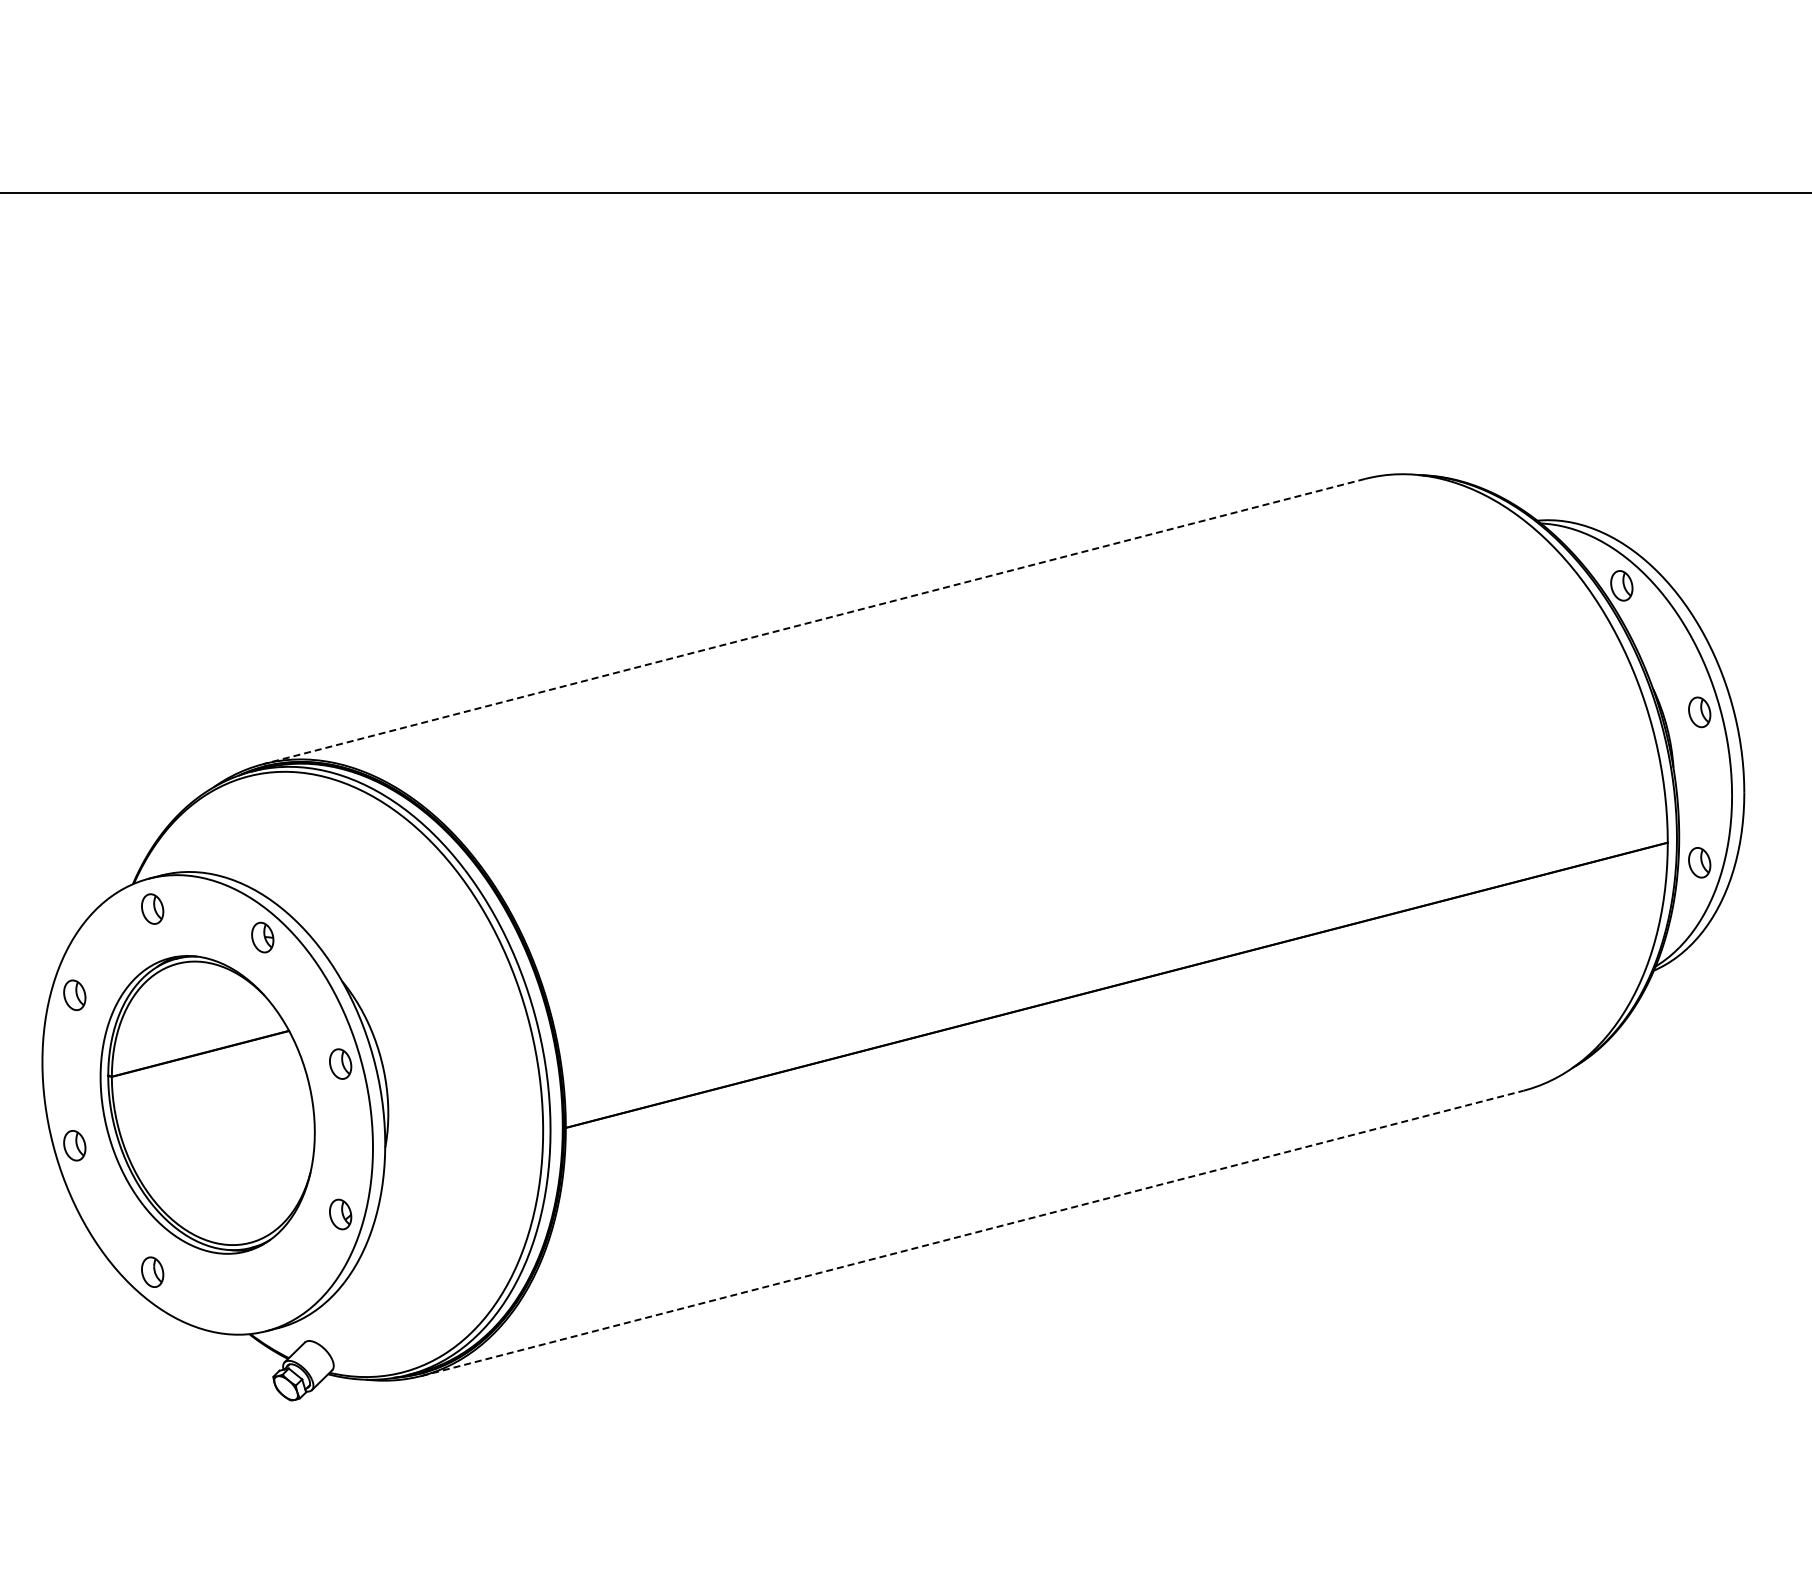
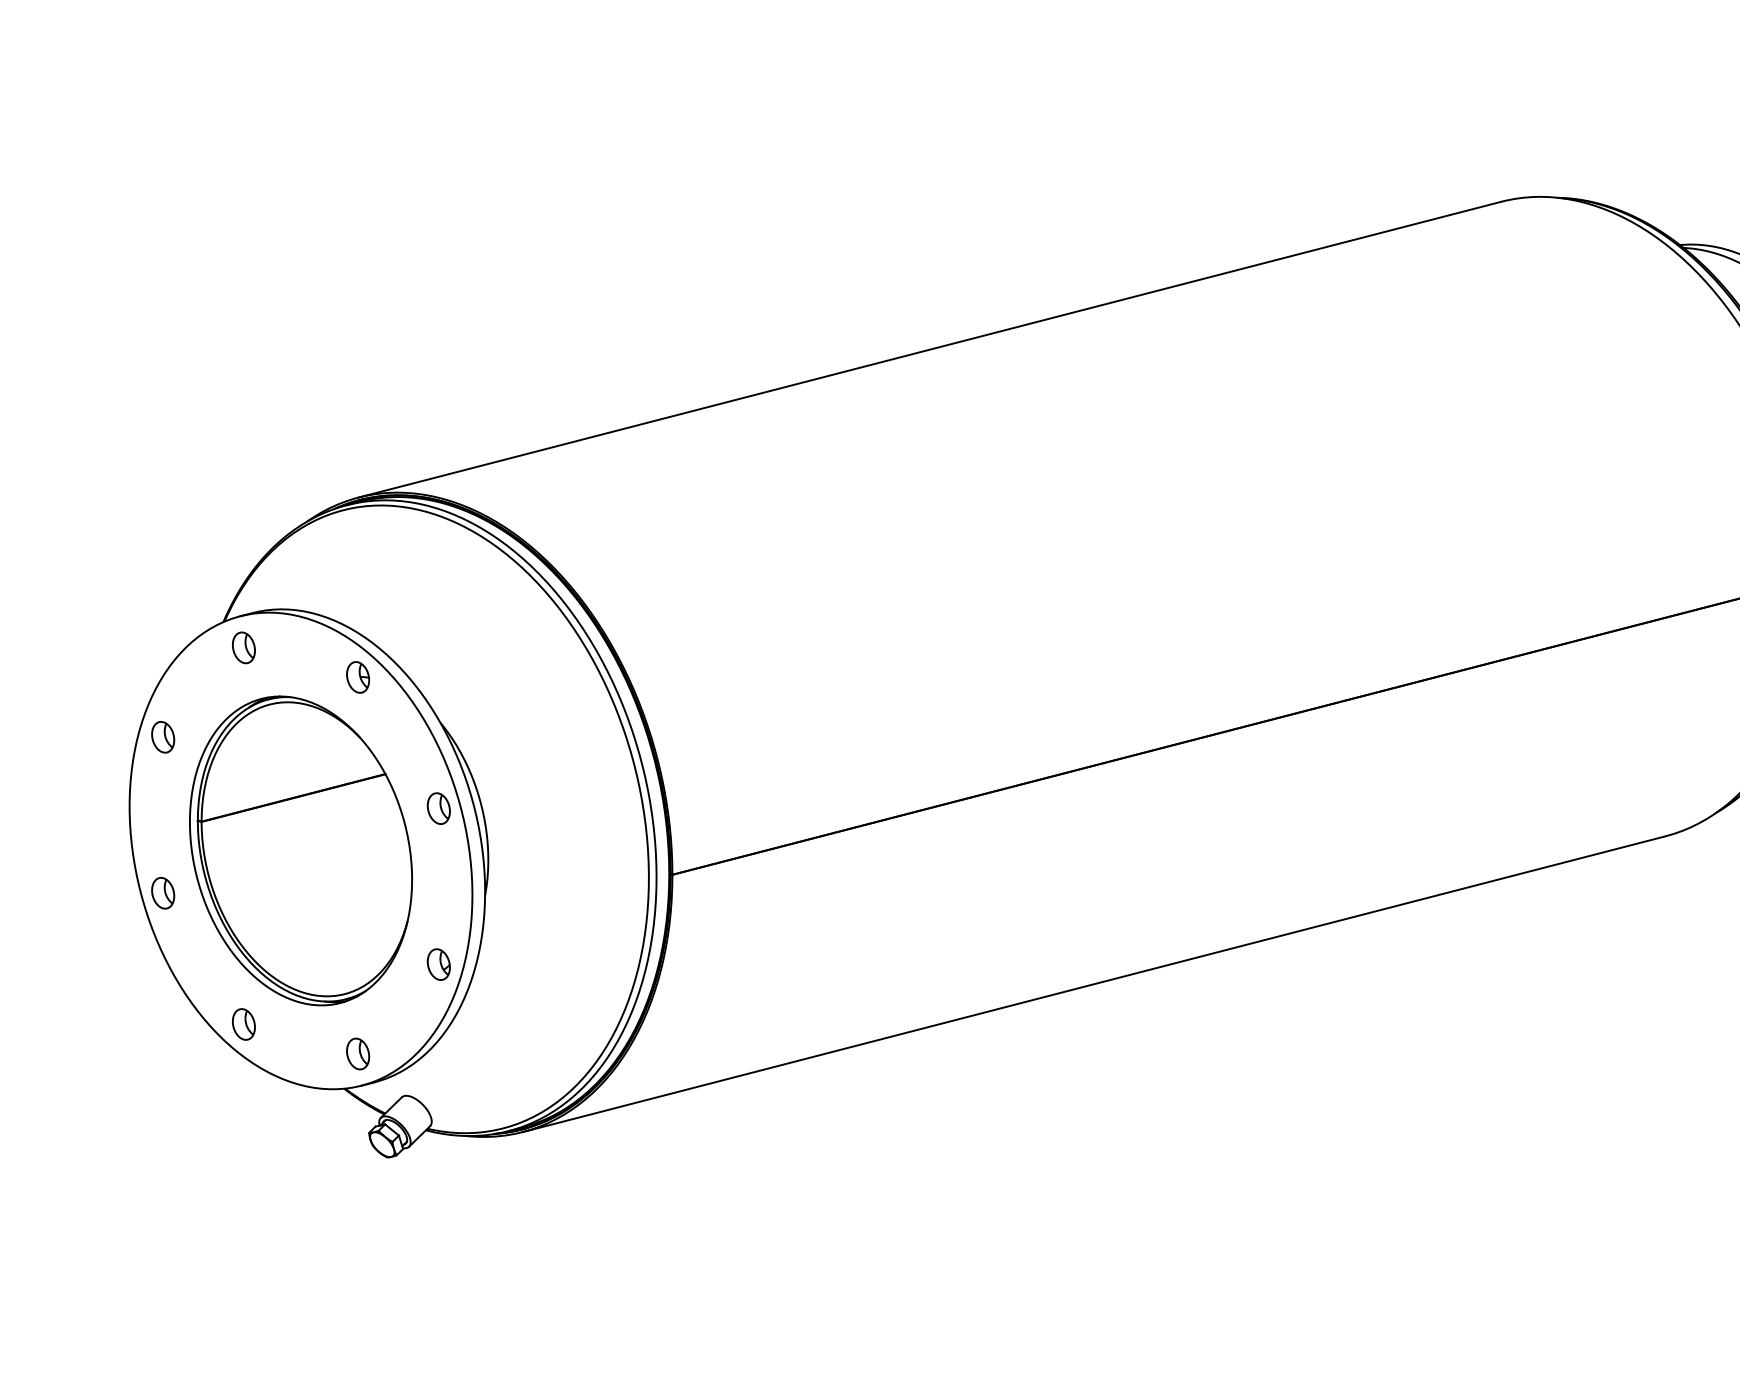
line: (813, 621) -> (929, 349), dashed -> solid
line: (973, 1233) -> (1095, 984), dashed -> solid
part: (262, 1300) -> (357, 1053), added

